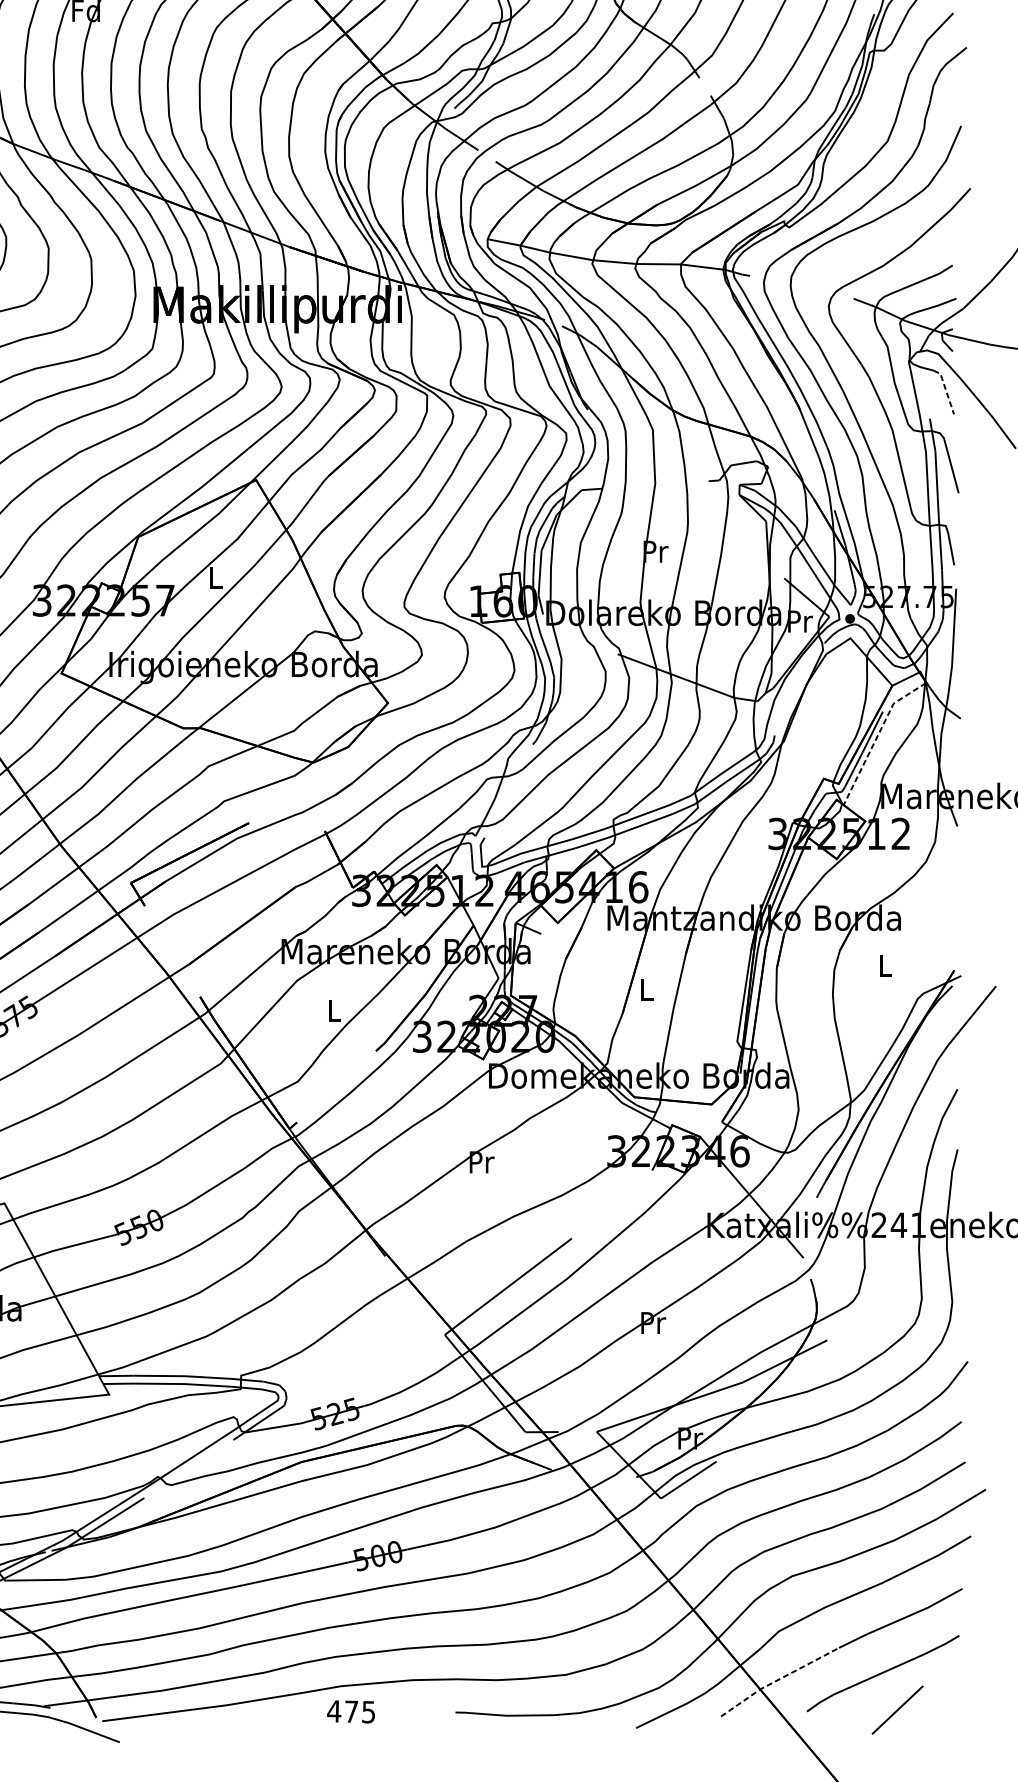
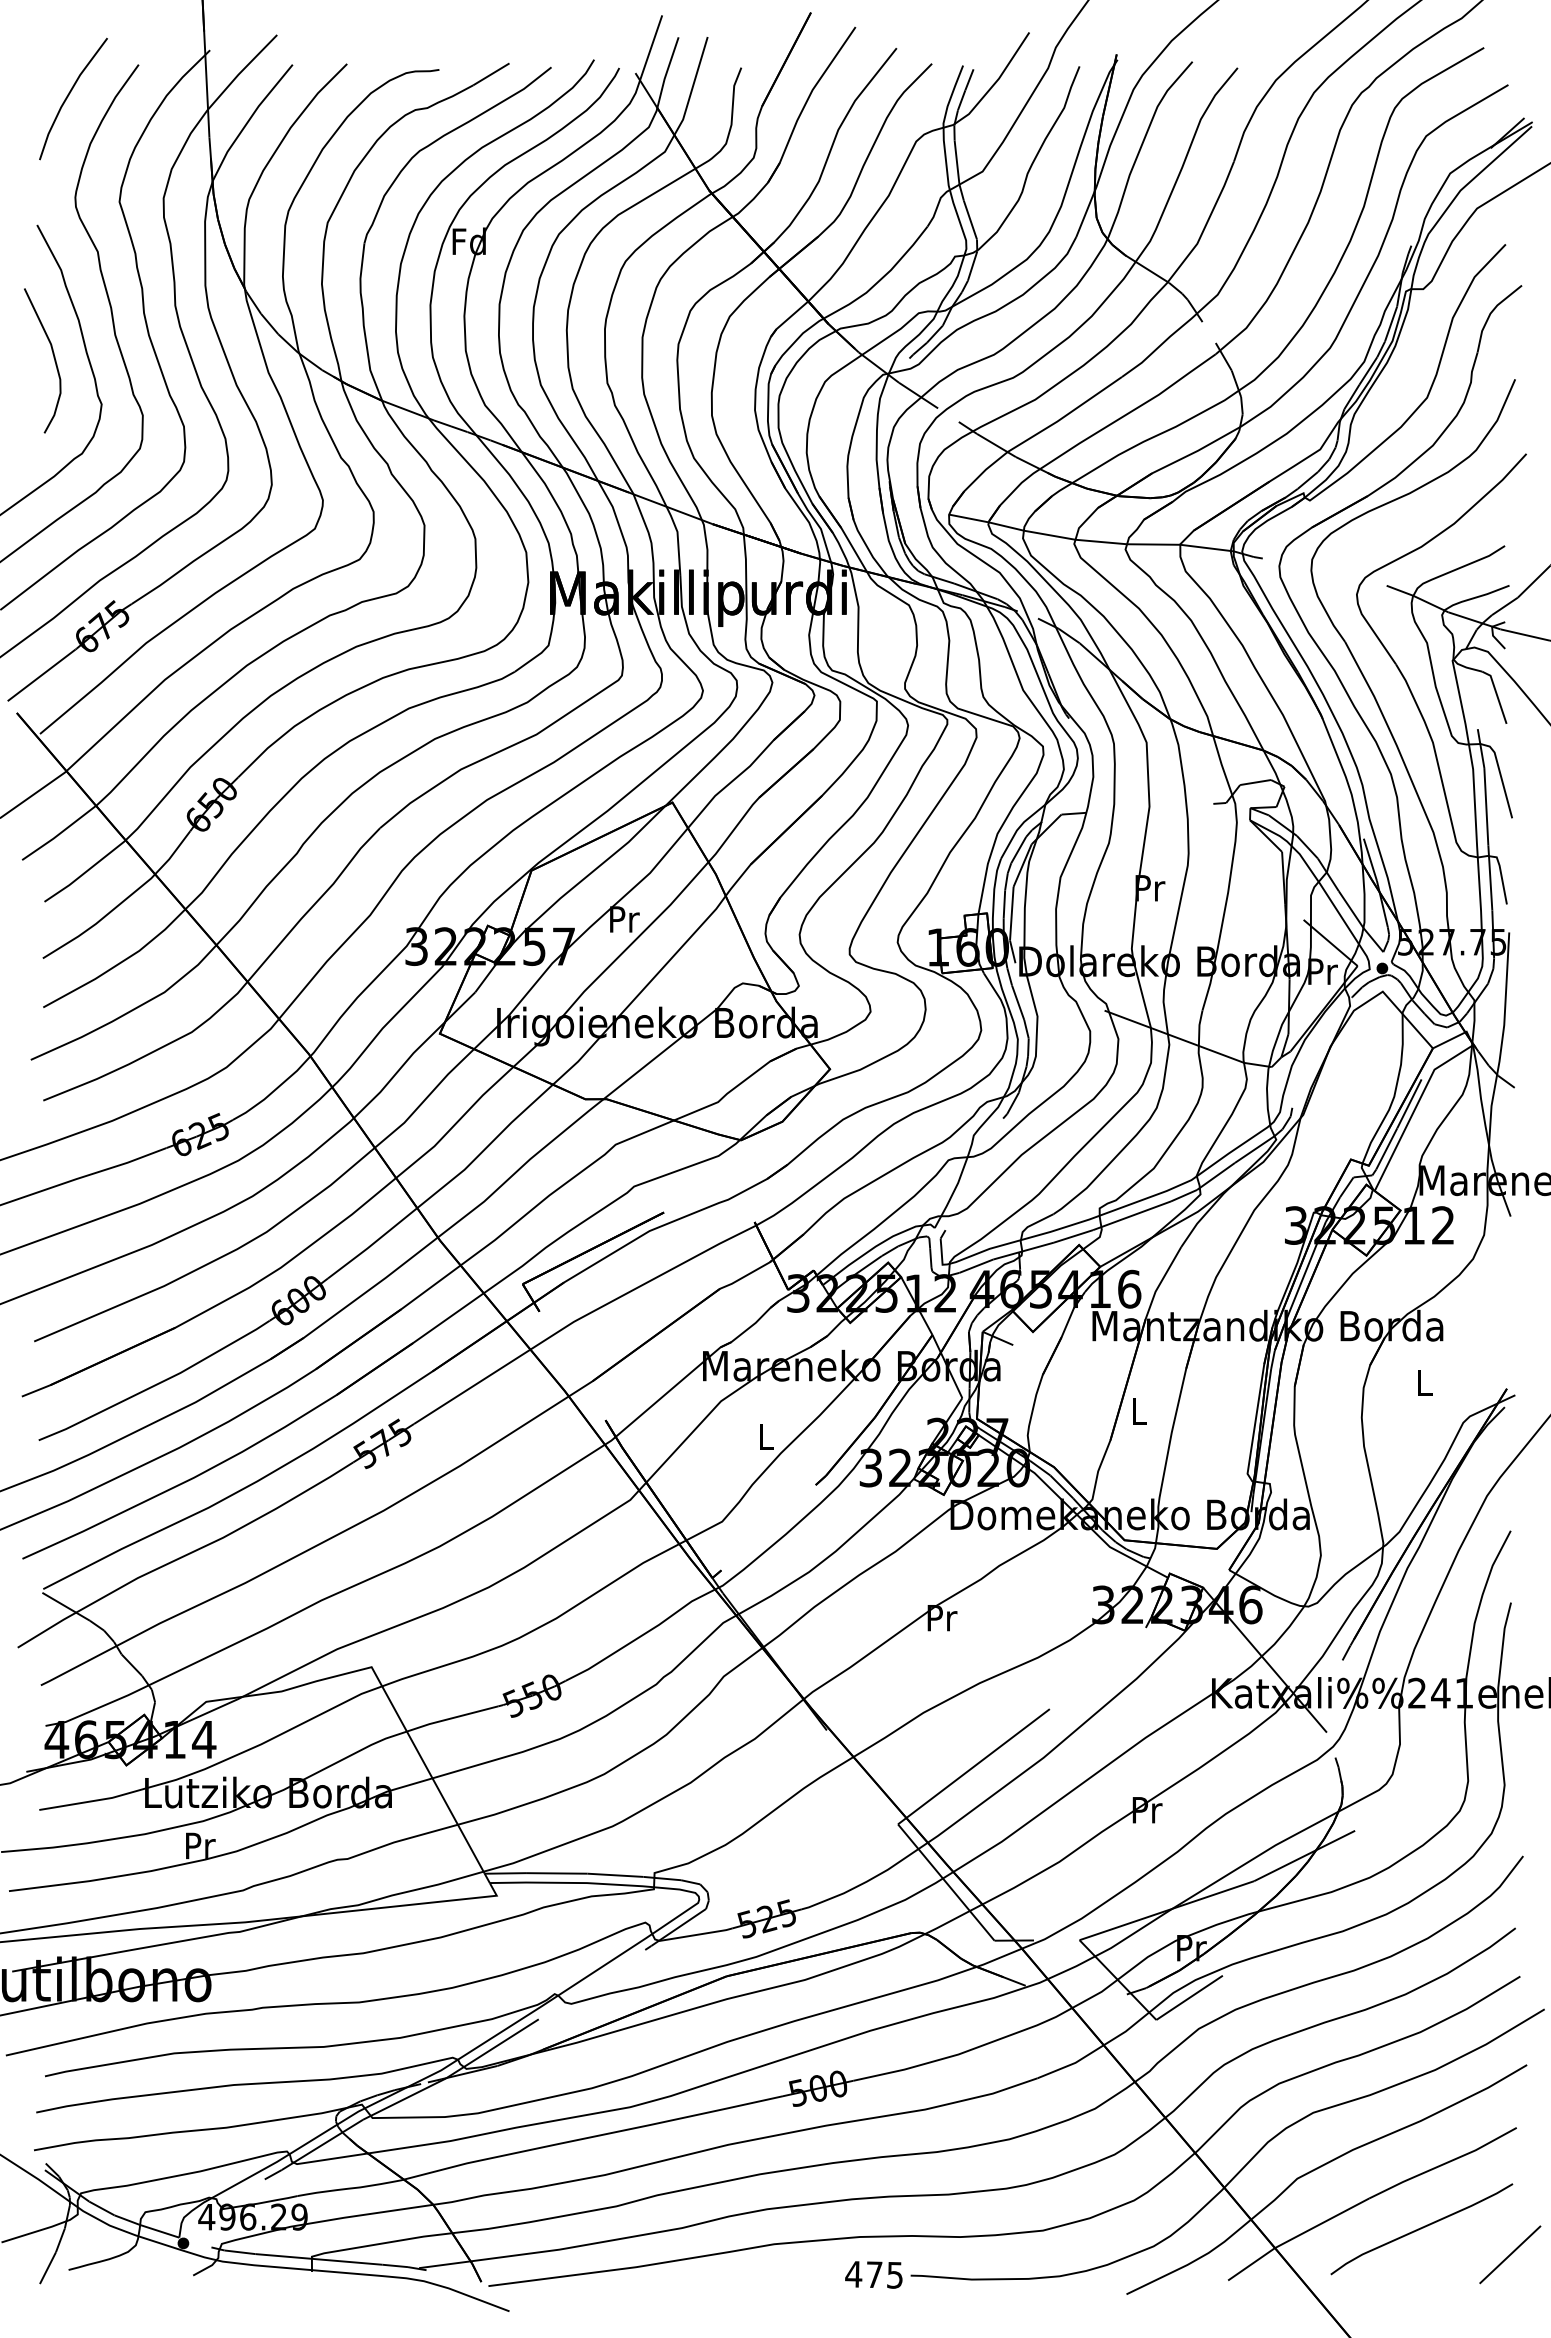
line: (945, 389) -> (1496, 694), dashed -> solid
text: (216, 577) -> (624, 919), L -> Pr
line: (876, 736) -> (1414, 1109), dashed -> solid
line: (778, 1679) -> (1296, 2236), dashed -> solid
line: (897, 1709) -> (1510, 2254), moved
text: (350, 1711) -> (873, 2274), moved

